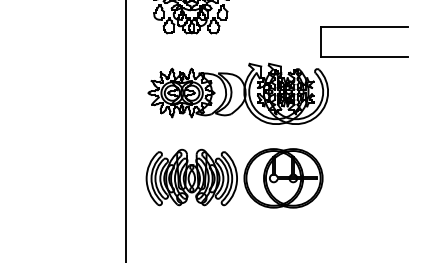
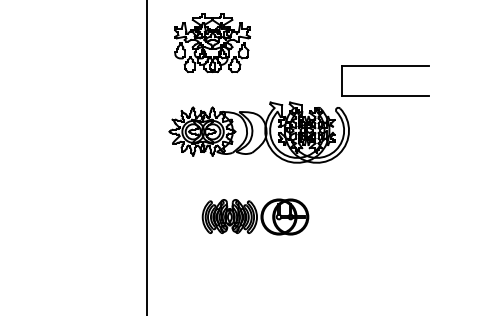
part: (234, 177) -> (255, 216), size x0.6

